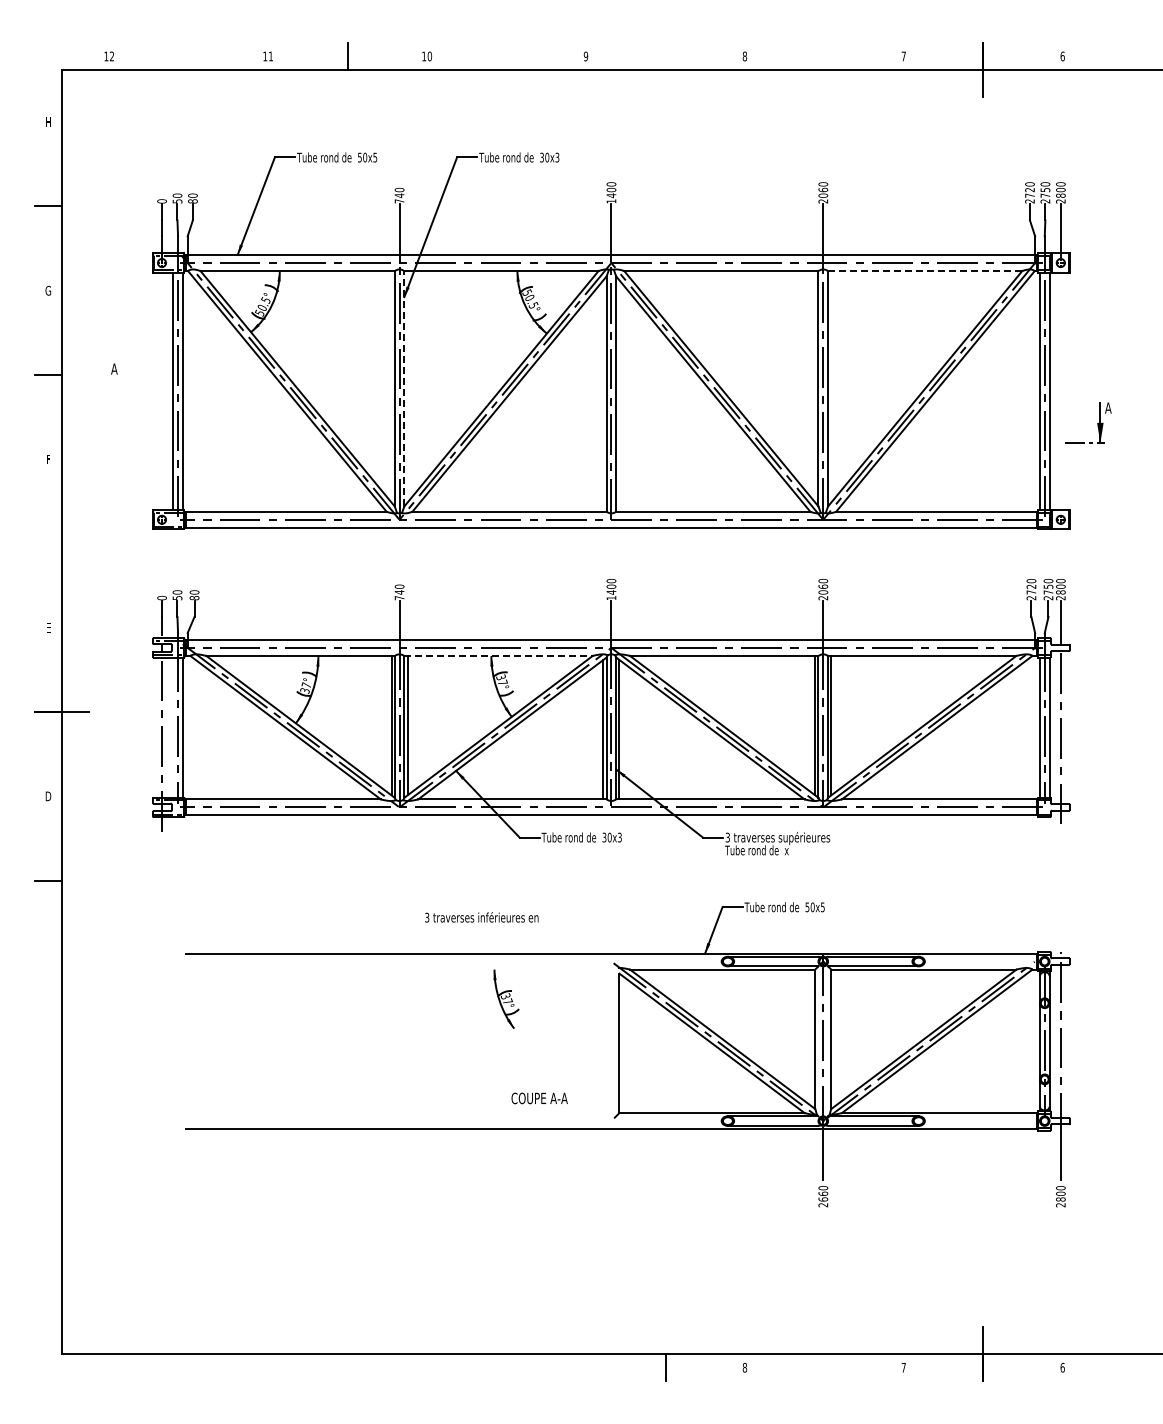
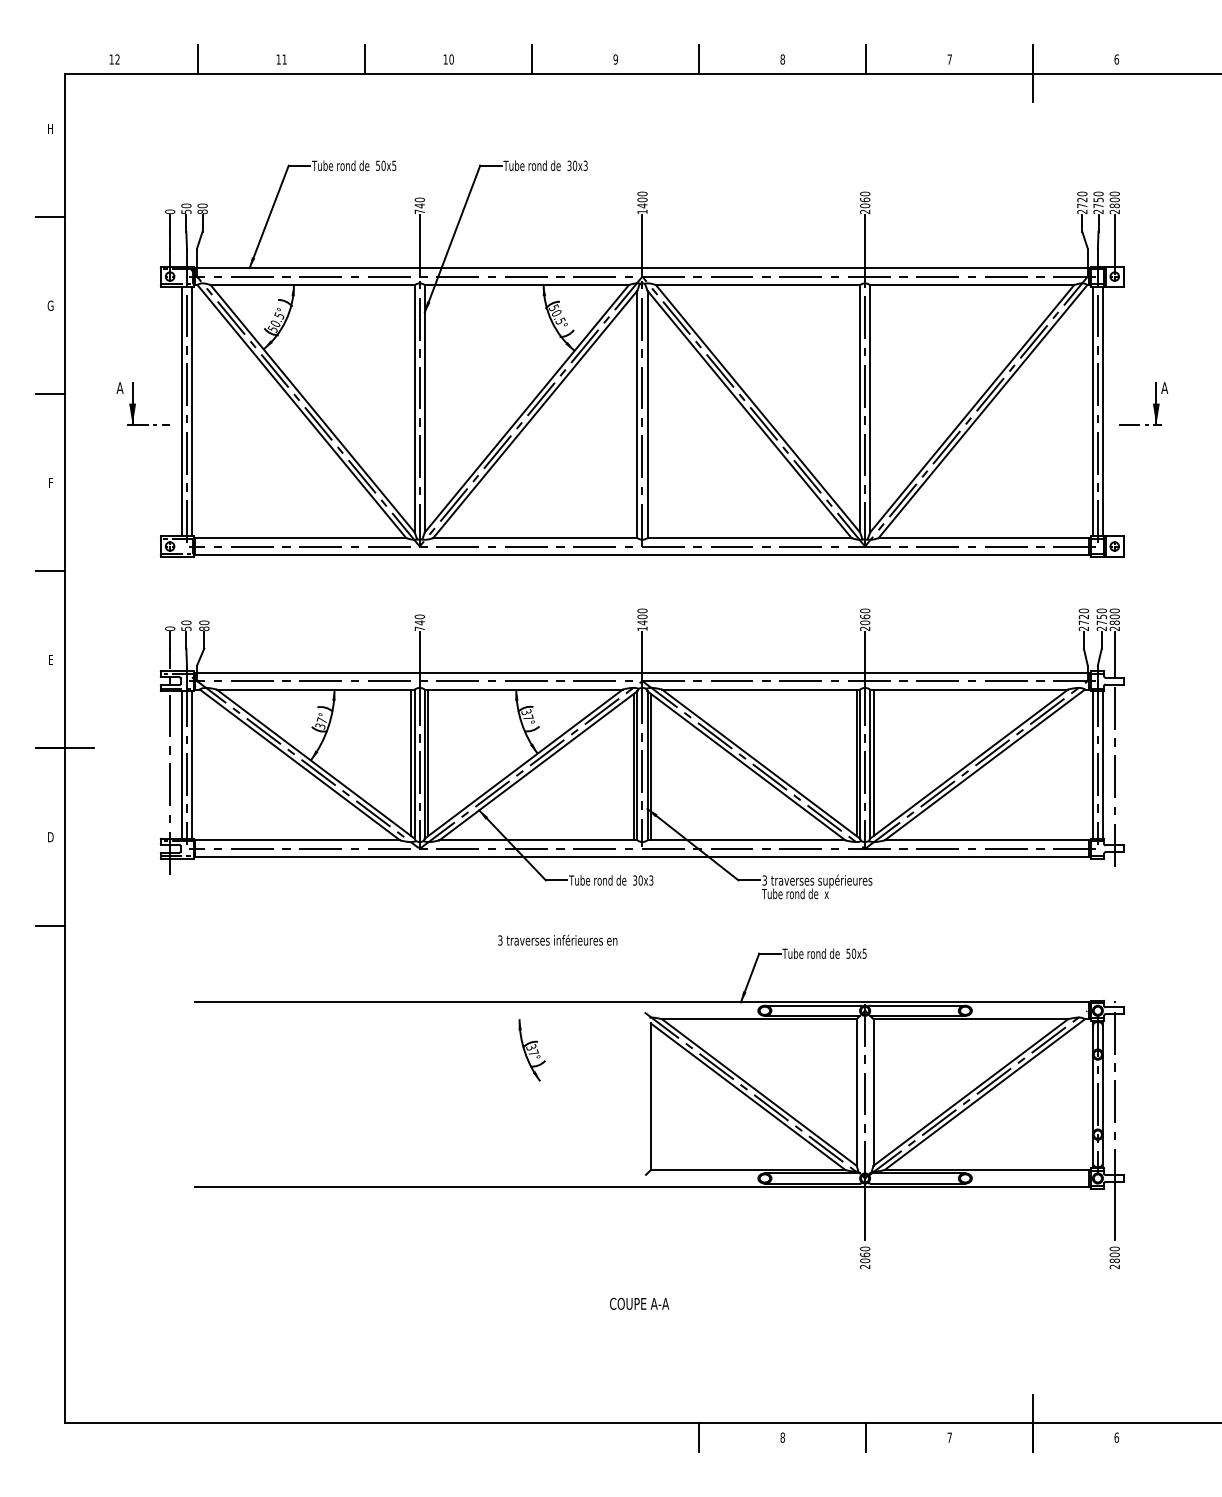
line: (188, 56) -> (197, 59), added
line: (506, 56) -> (532, 59), added
line: (665, 56) -> (699, 59), added
line: (824, 56) -> (866, 59), added
line: (925, 271) -> (972, 285), dashed -> solid
part: (129, 384) -> (135, 404), added
line: (404, 388) -> (424, 408), dashed -> solid
part: (1097, 422) -> (1153, 403), moved
line: (48, 543) -> (50, 571), added
line: (499, 655) -> (524, 689), dashed -> solid
line: (173, 727) -> (182, 764), added
text: (481, 917) -> (557, 940), moved
text: (539, 1098) -> (639, 1303), moved
text: (822, 1199) -> (864, 1260), 2660 -> 2060
line: (824, 1367) -> (866, 1437), added

